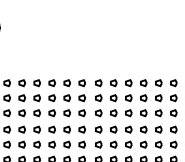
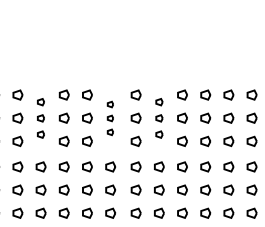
part: (36, 98) -> (39, 118), size x0.7
part: (81, 98) -> (109, 118), size x0.6
part: (113, 98) -> (158, 118), size x0.7

